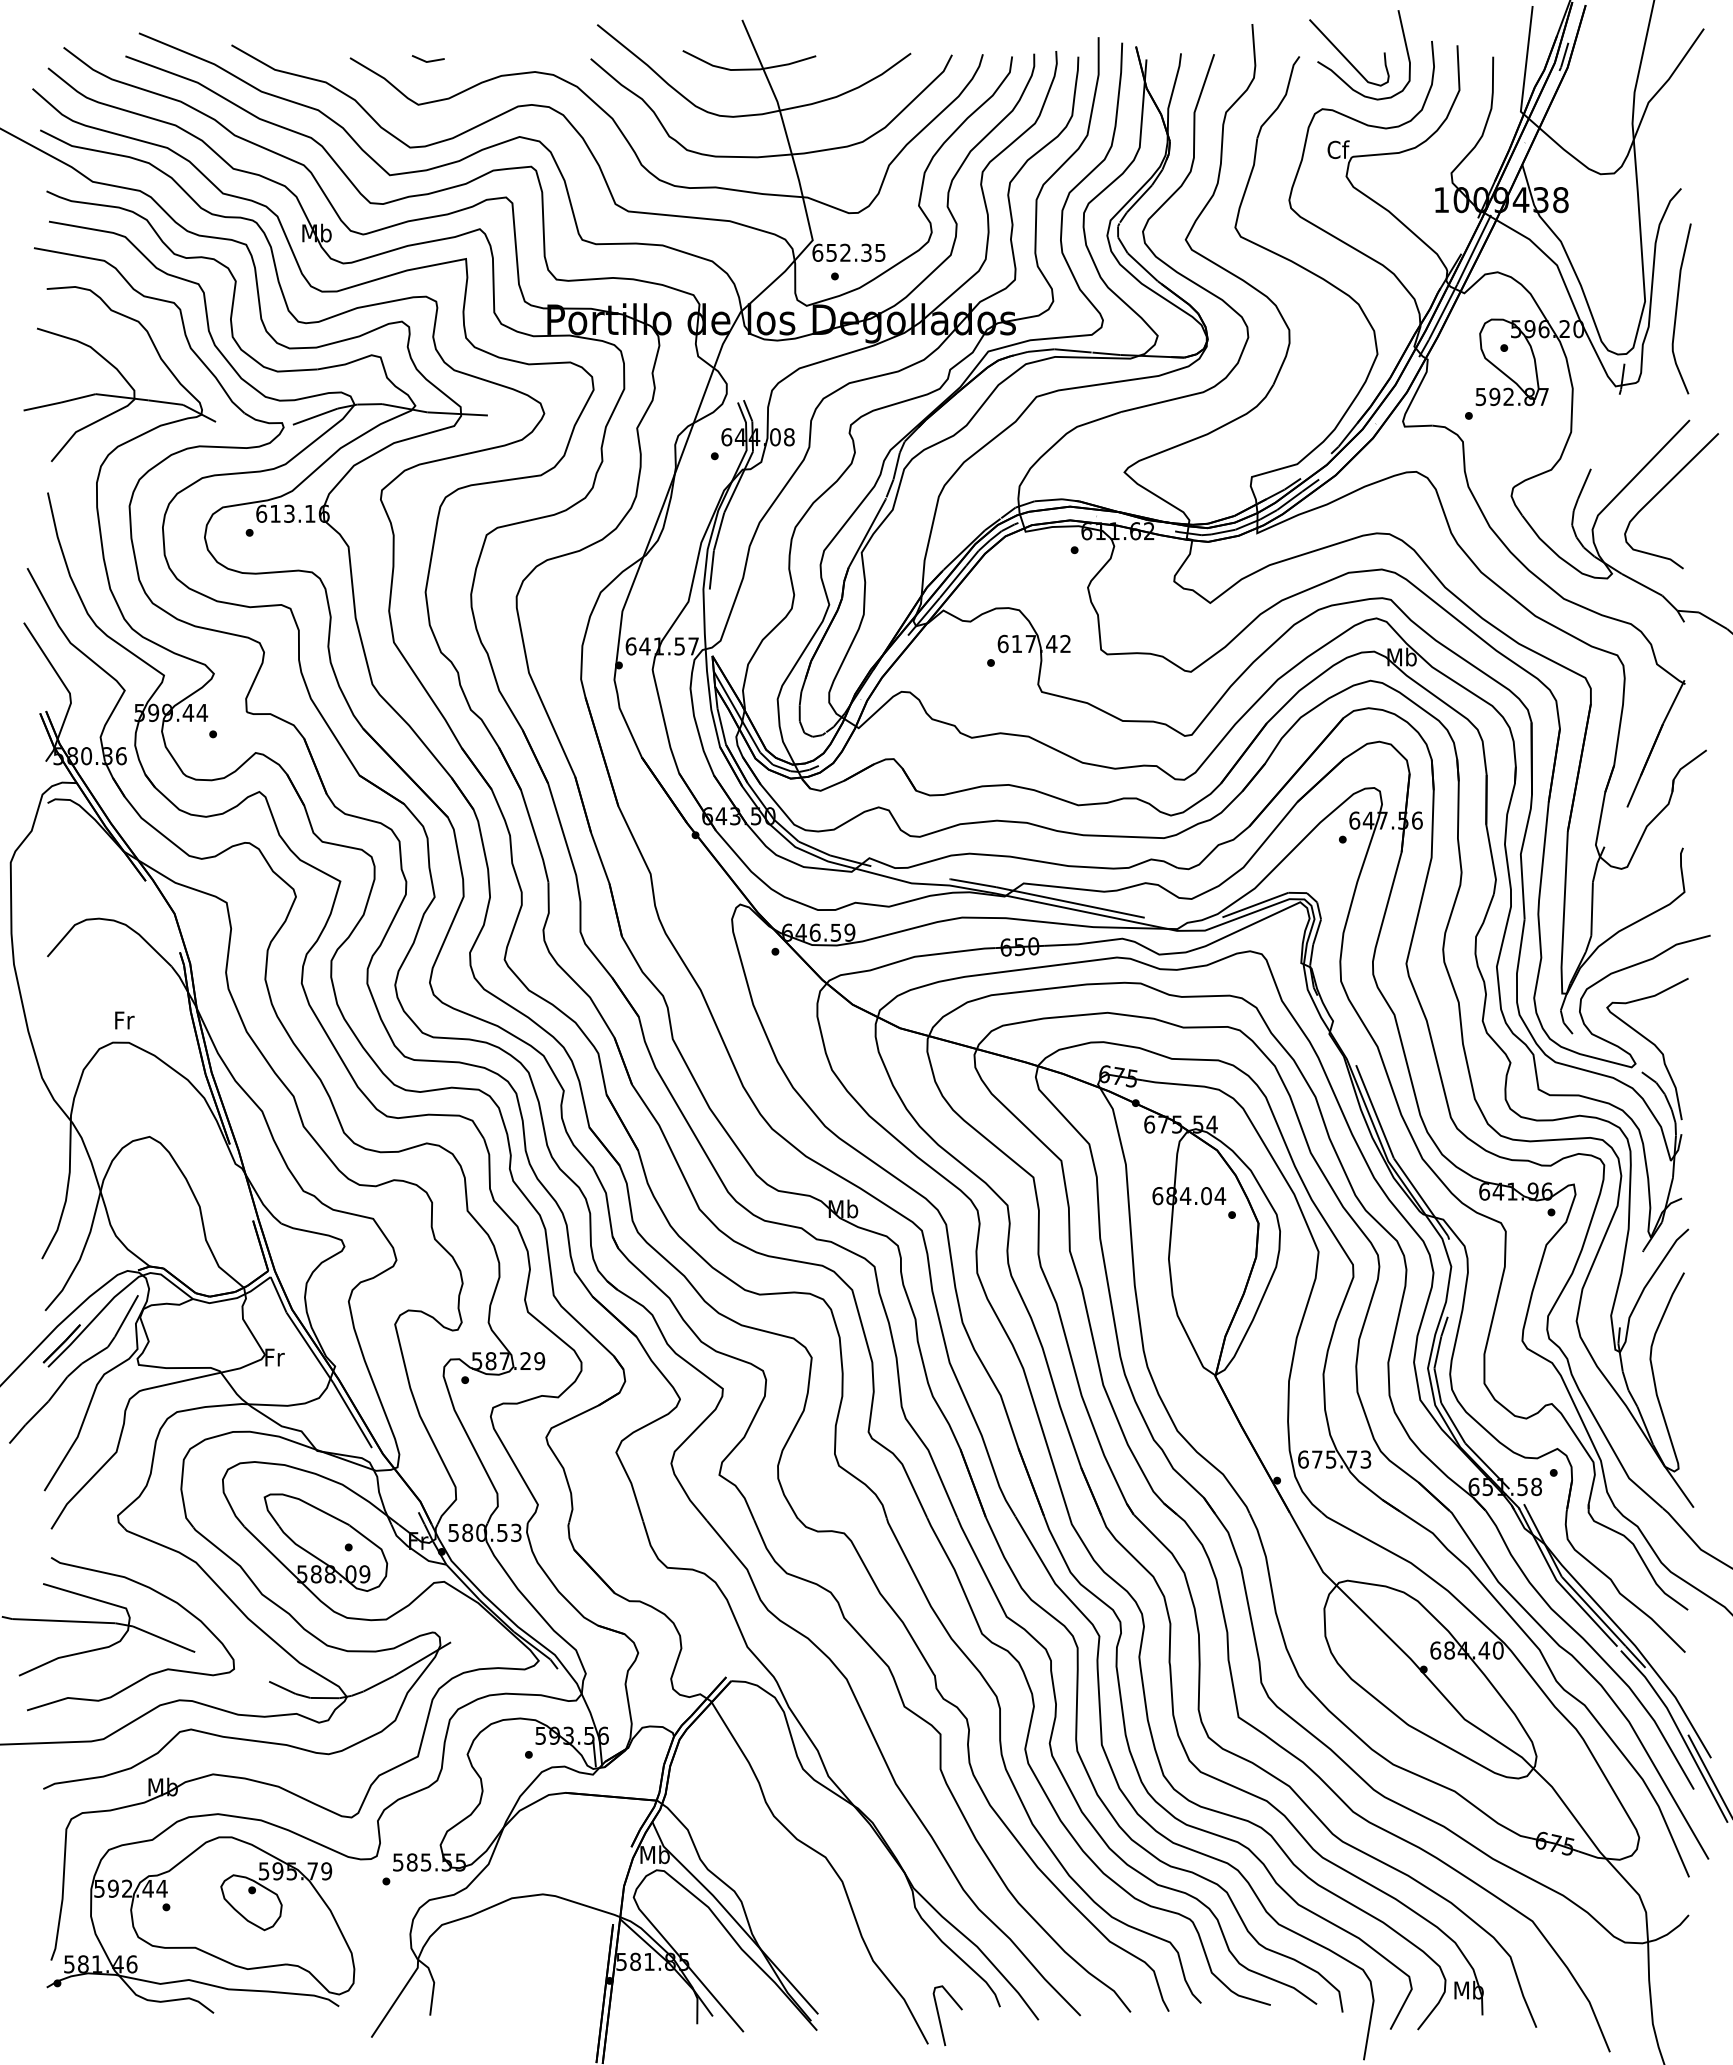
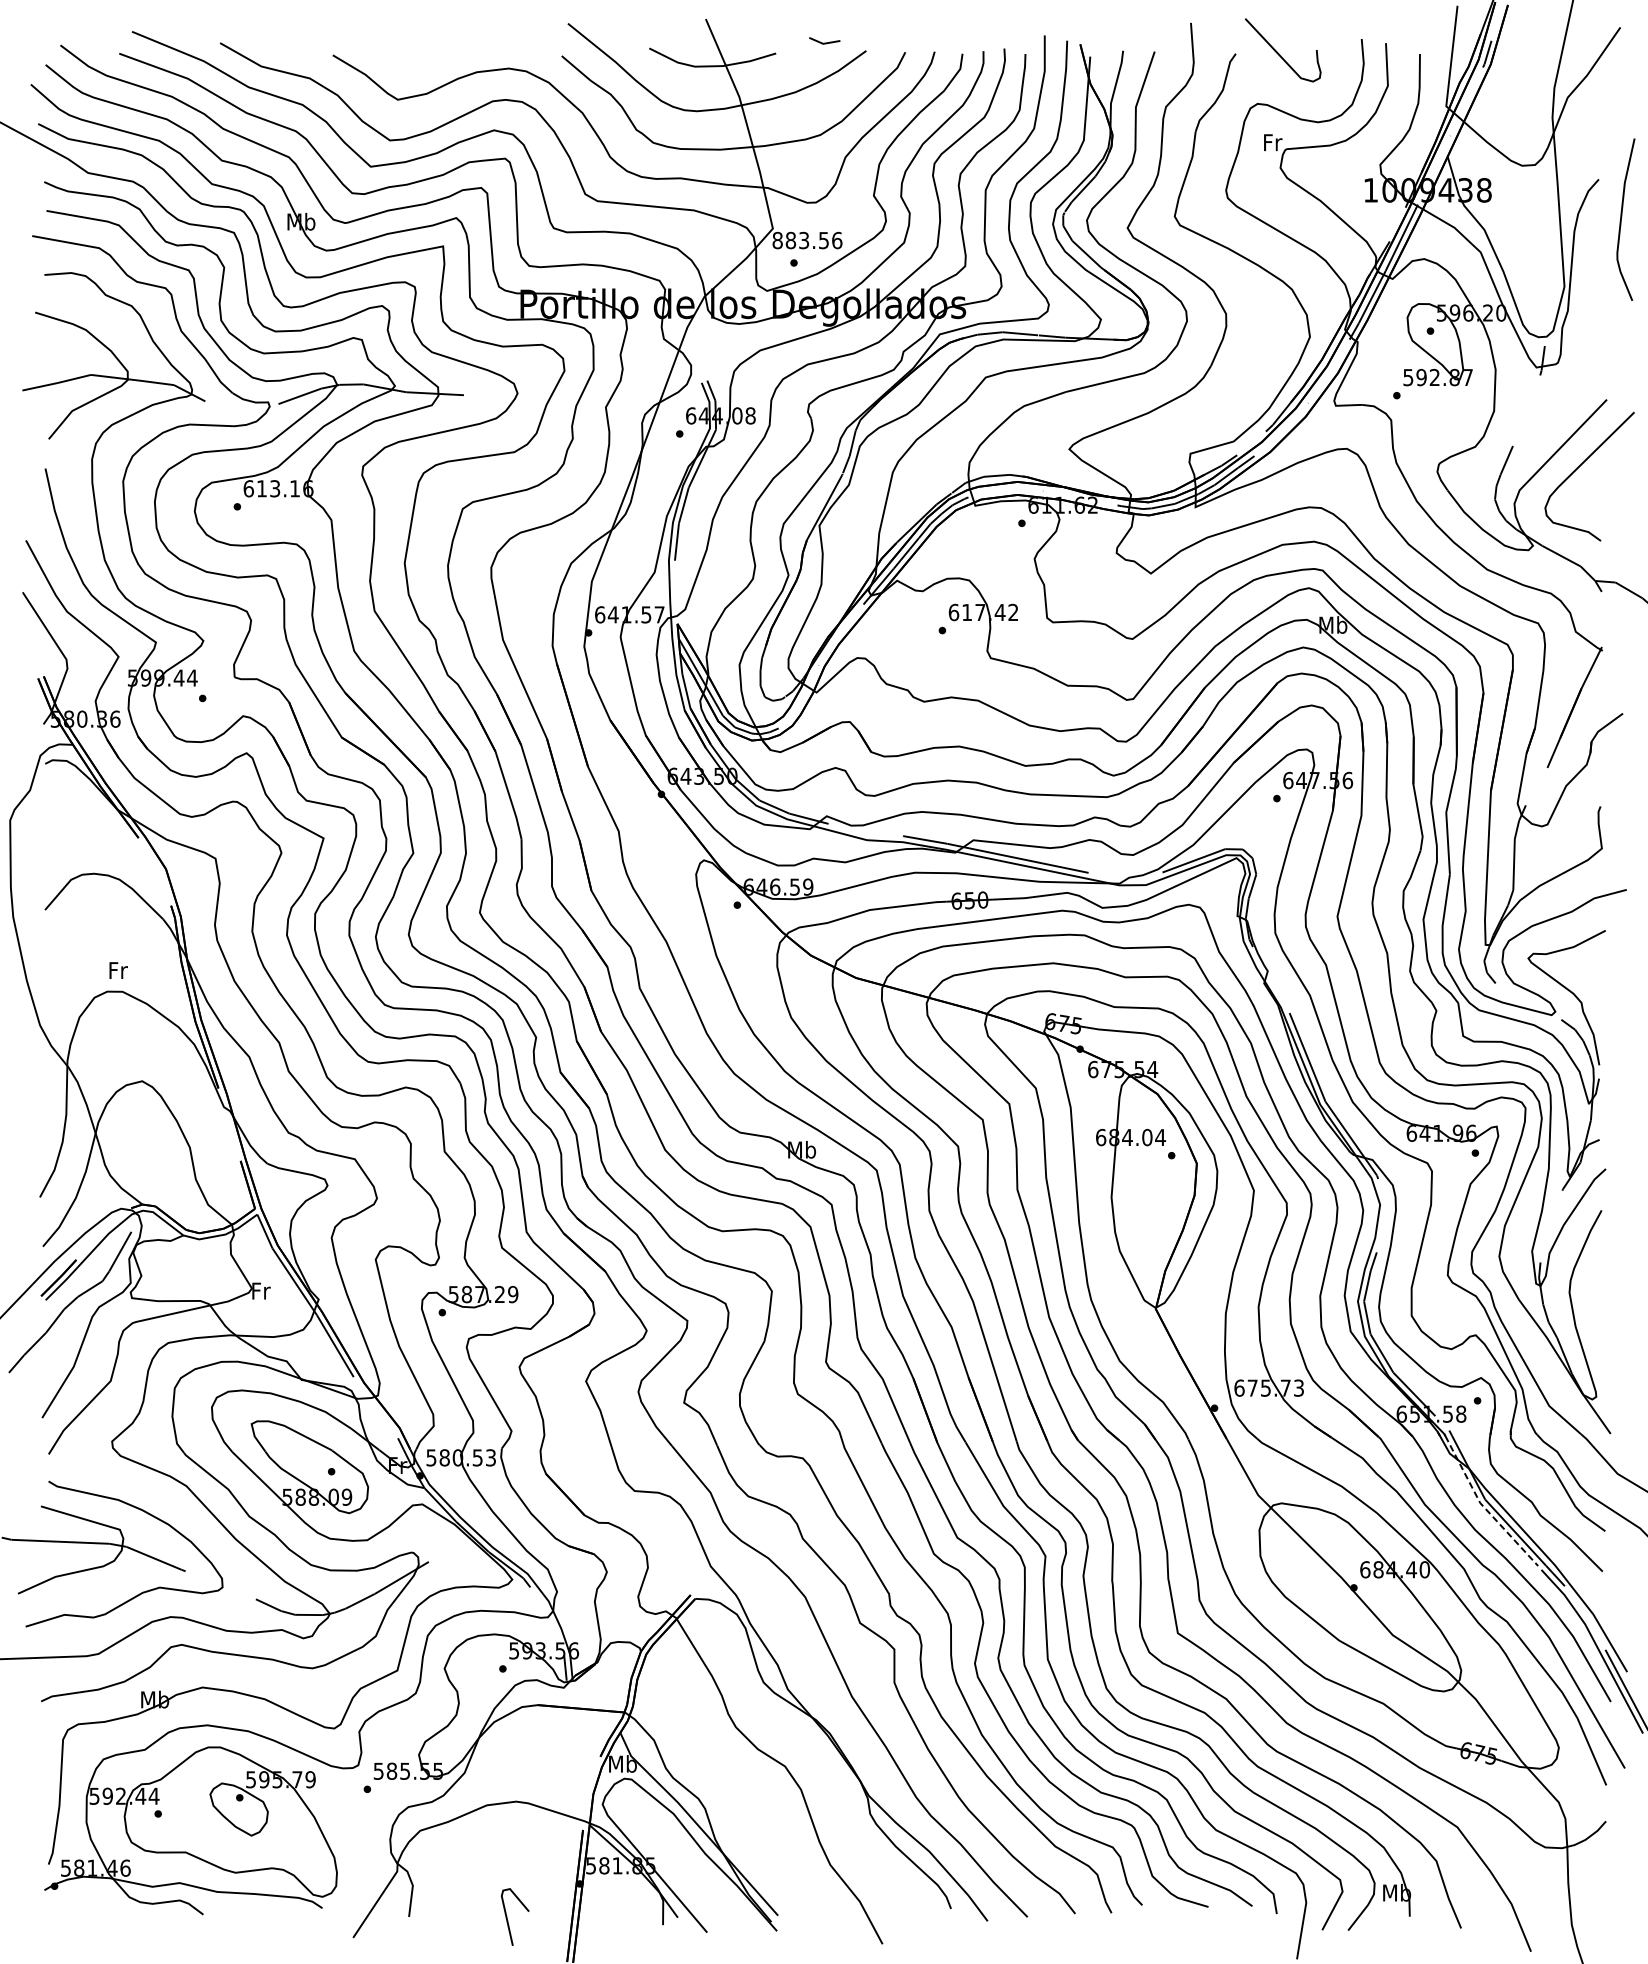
line: (428, 60) -> (824, 42), moved
curve: (1343, 79) -> (1277, 75), removed
text: (1338, 149) -> (1272, 142), Cf -> Fr
text: (848, 252) -> (806, 240), 652.35 -> 883.56
curve: (1677, 308) -> (1621, 219), moved
line: (1559, 1584) -> (1483, 1506), solid -> dashed
line: (940, 2018) -> (508, 1919), moved

